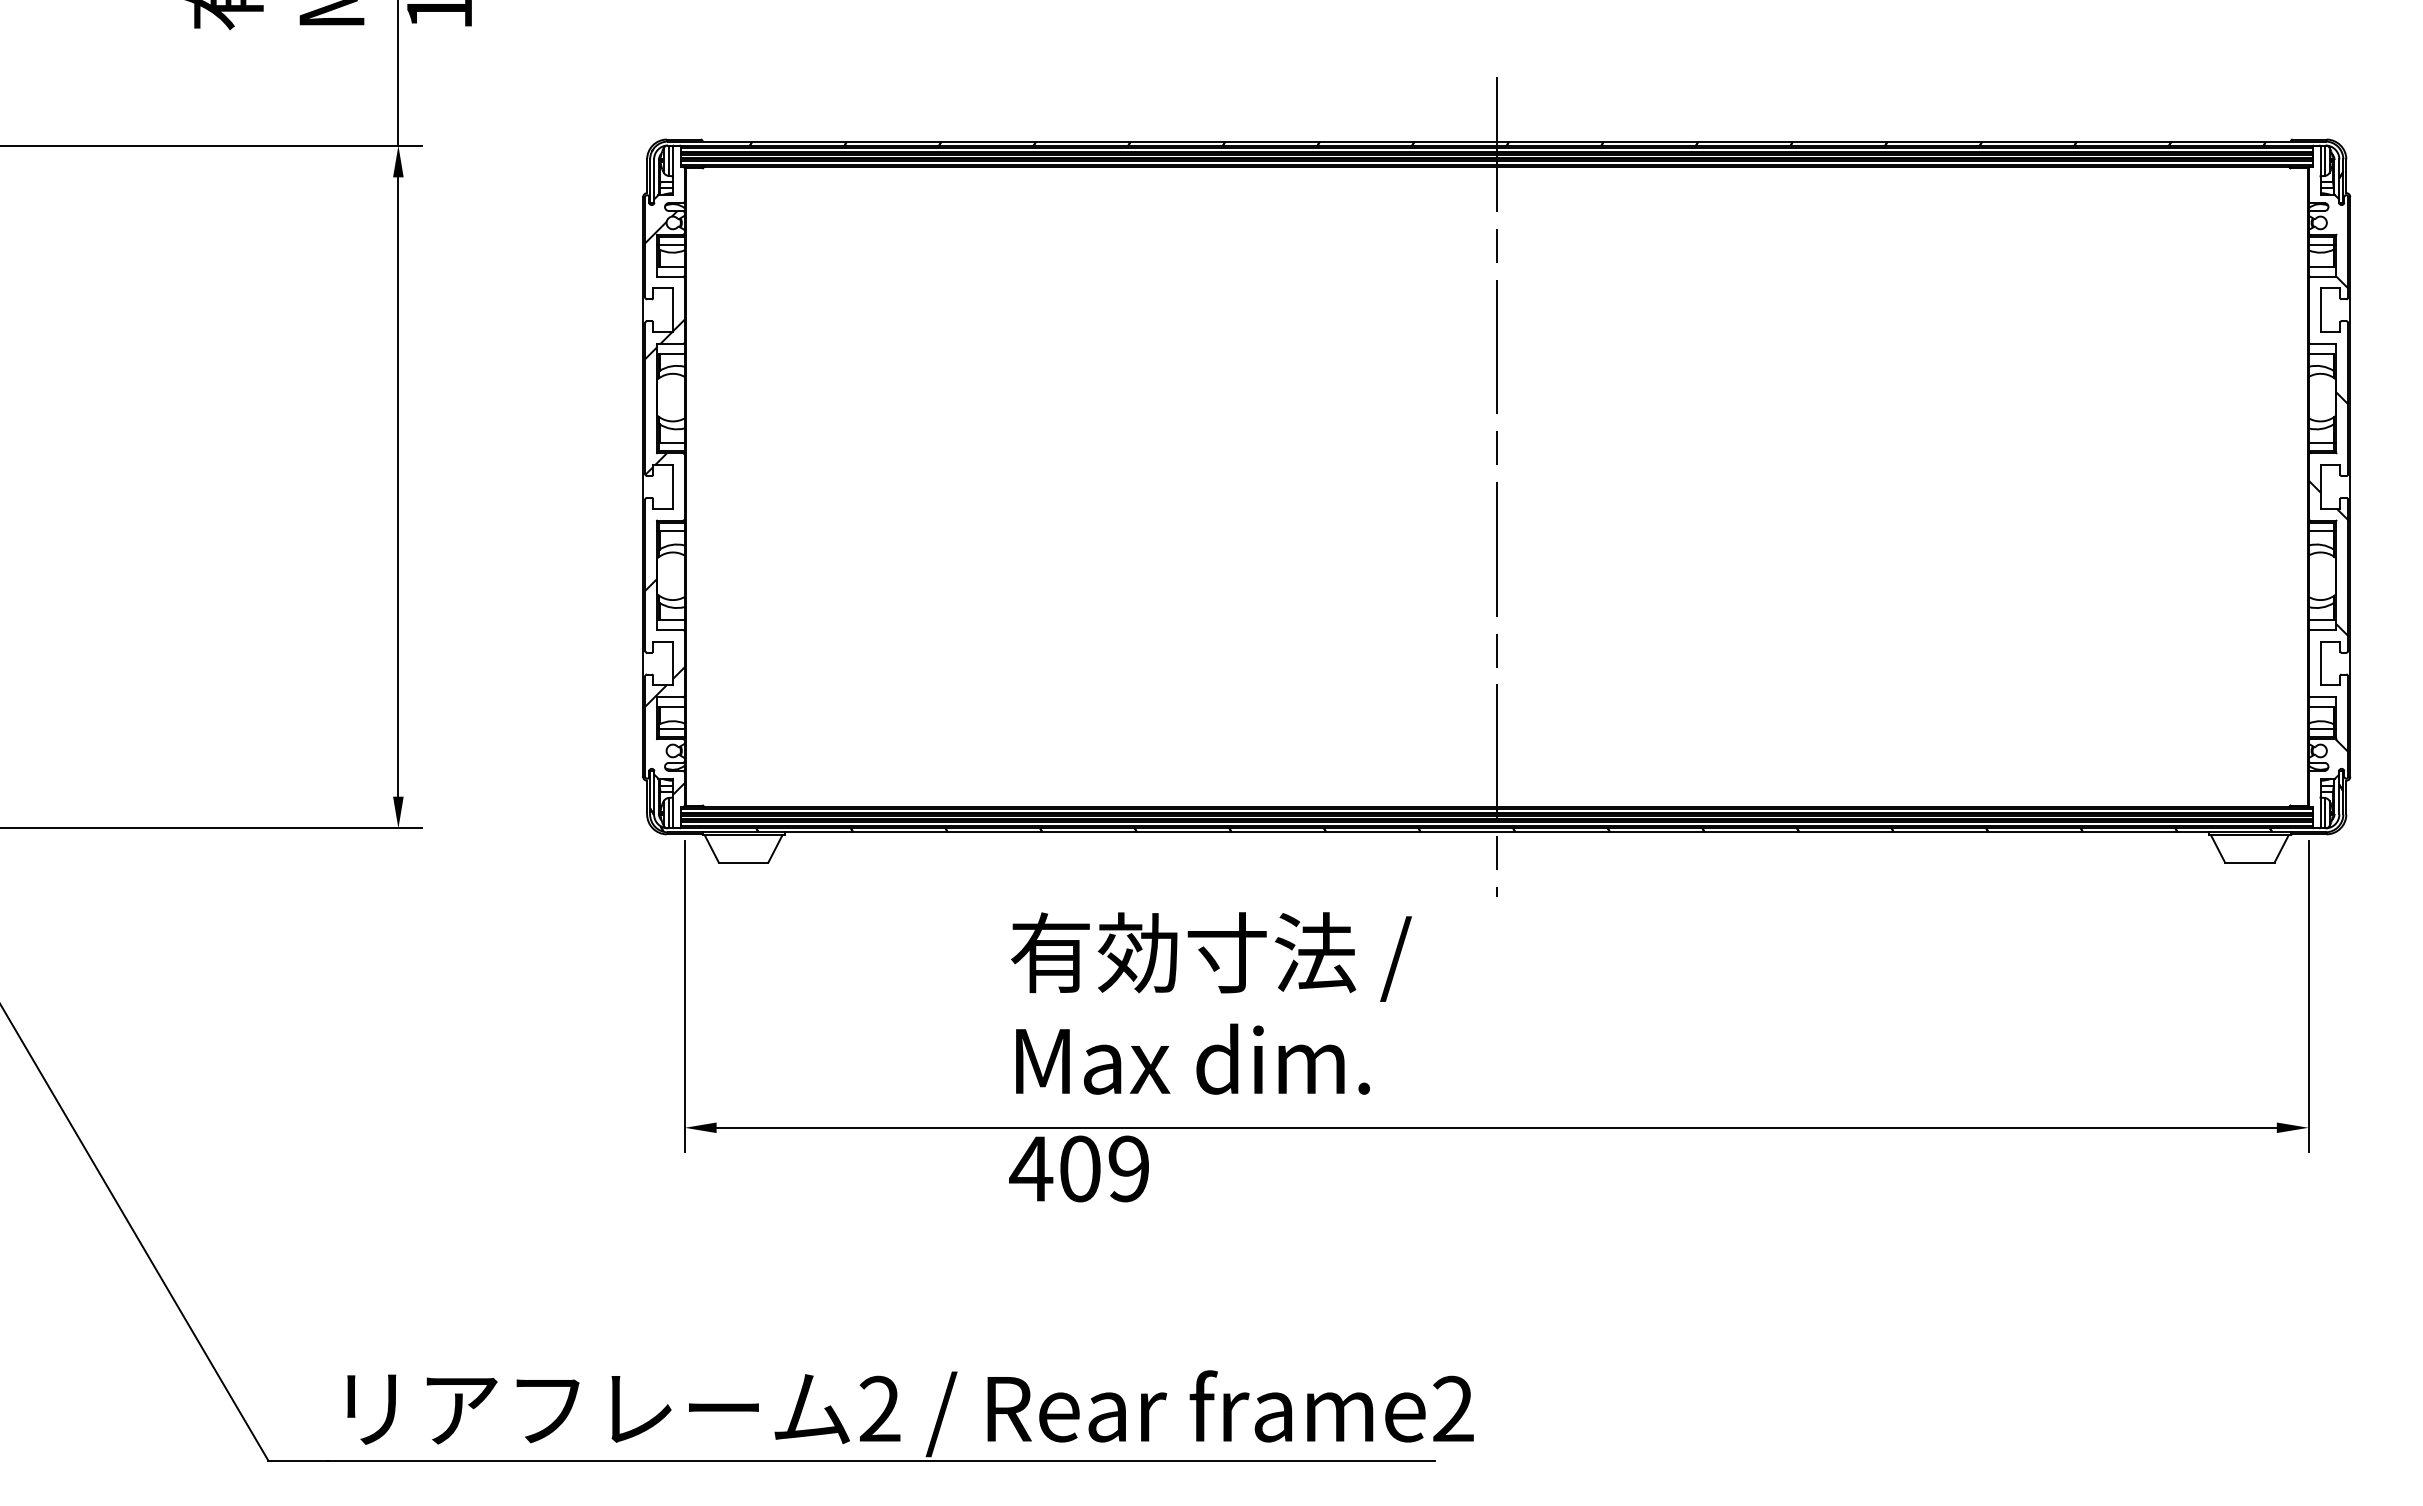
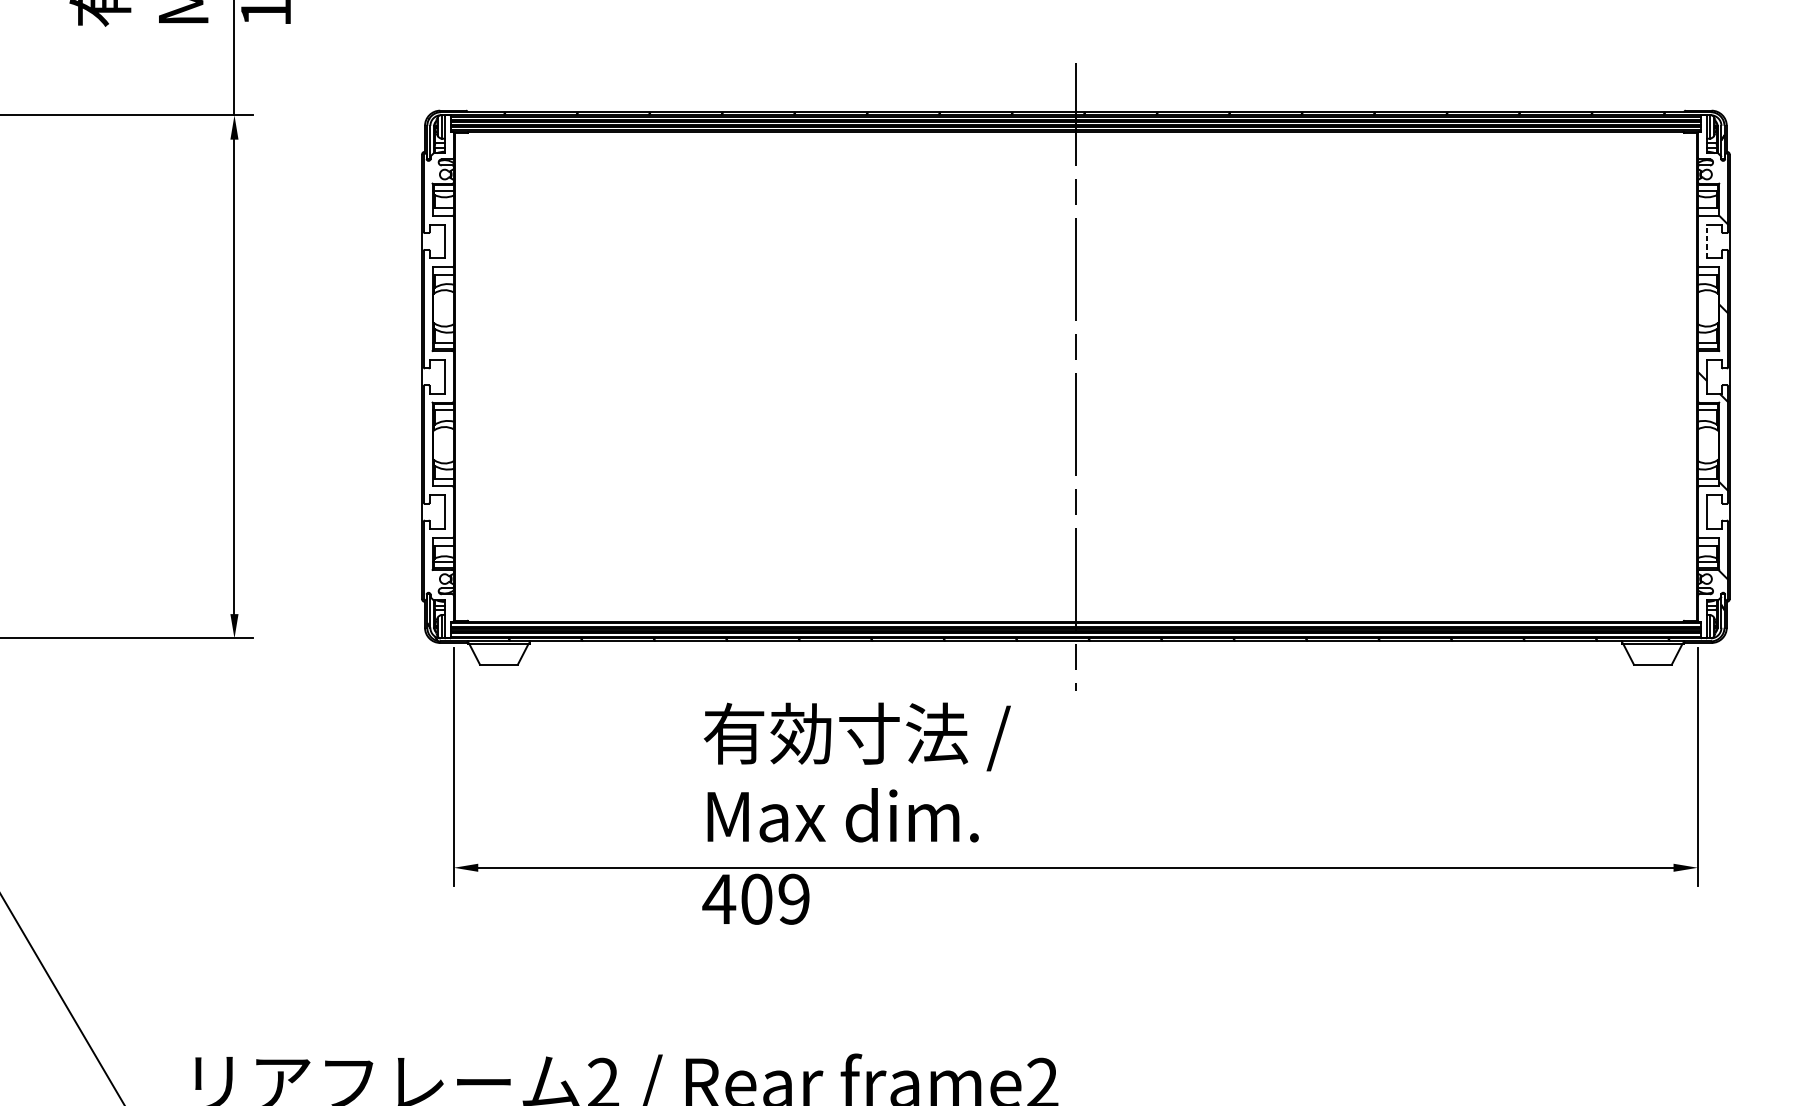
line: (2320, 310) -> (1706, 241), solid -> dashed
hatch: (664, 502) -> (438, 388), removed

